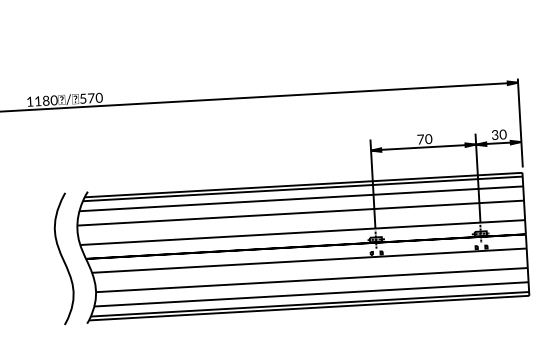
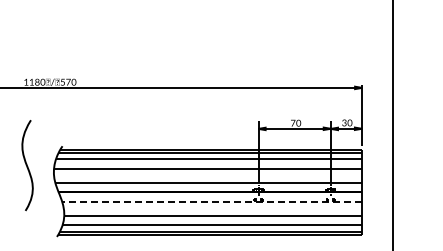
curve: (63, 258) -> (27, 165), moved
line: (310, 261) -> (212, 202), solid -> dashed

